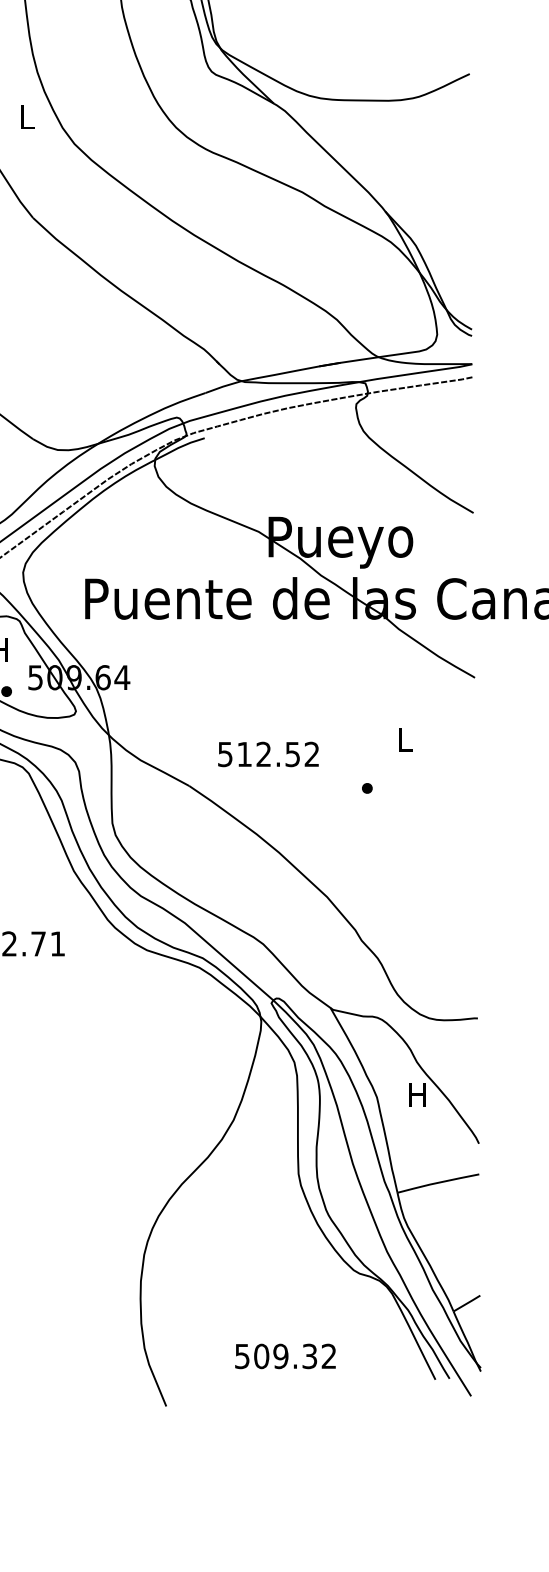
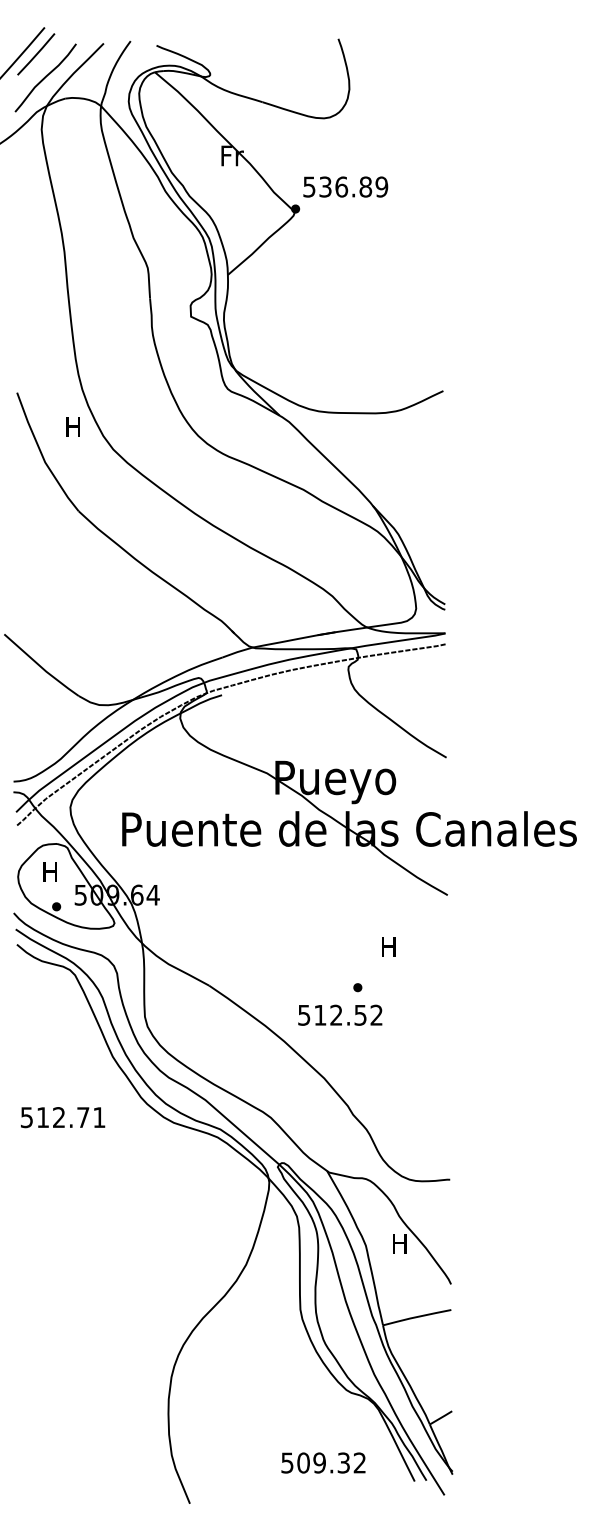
text: (25, 116) -> (72, 426), L -> H
text: (404, 739) -> (388, 946), L -> H
text: (268, 753) -> (340, 1014), moved
text: (285, 1355) -> (323, 1462), moved

